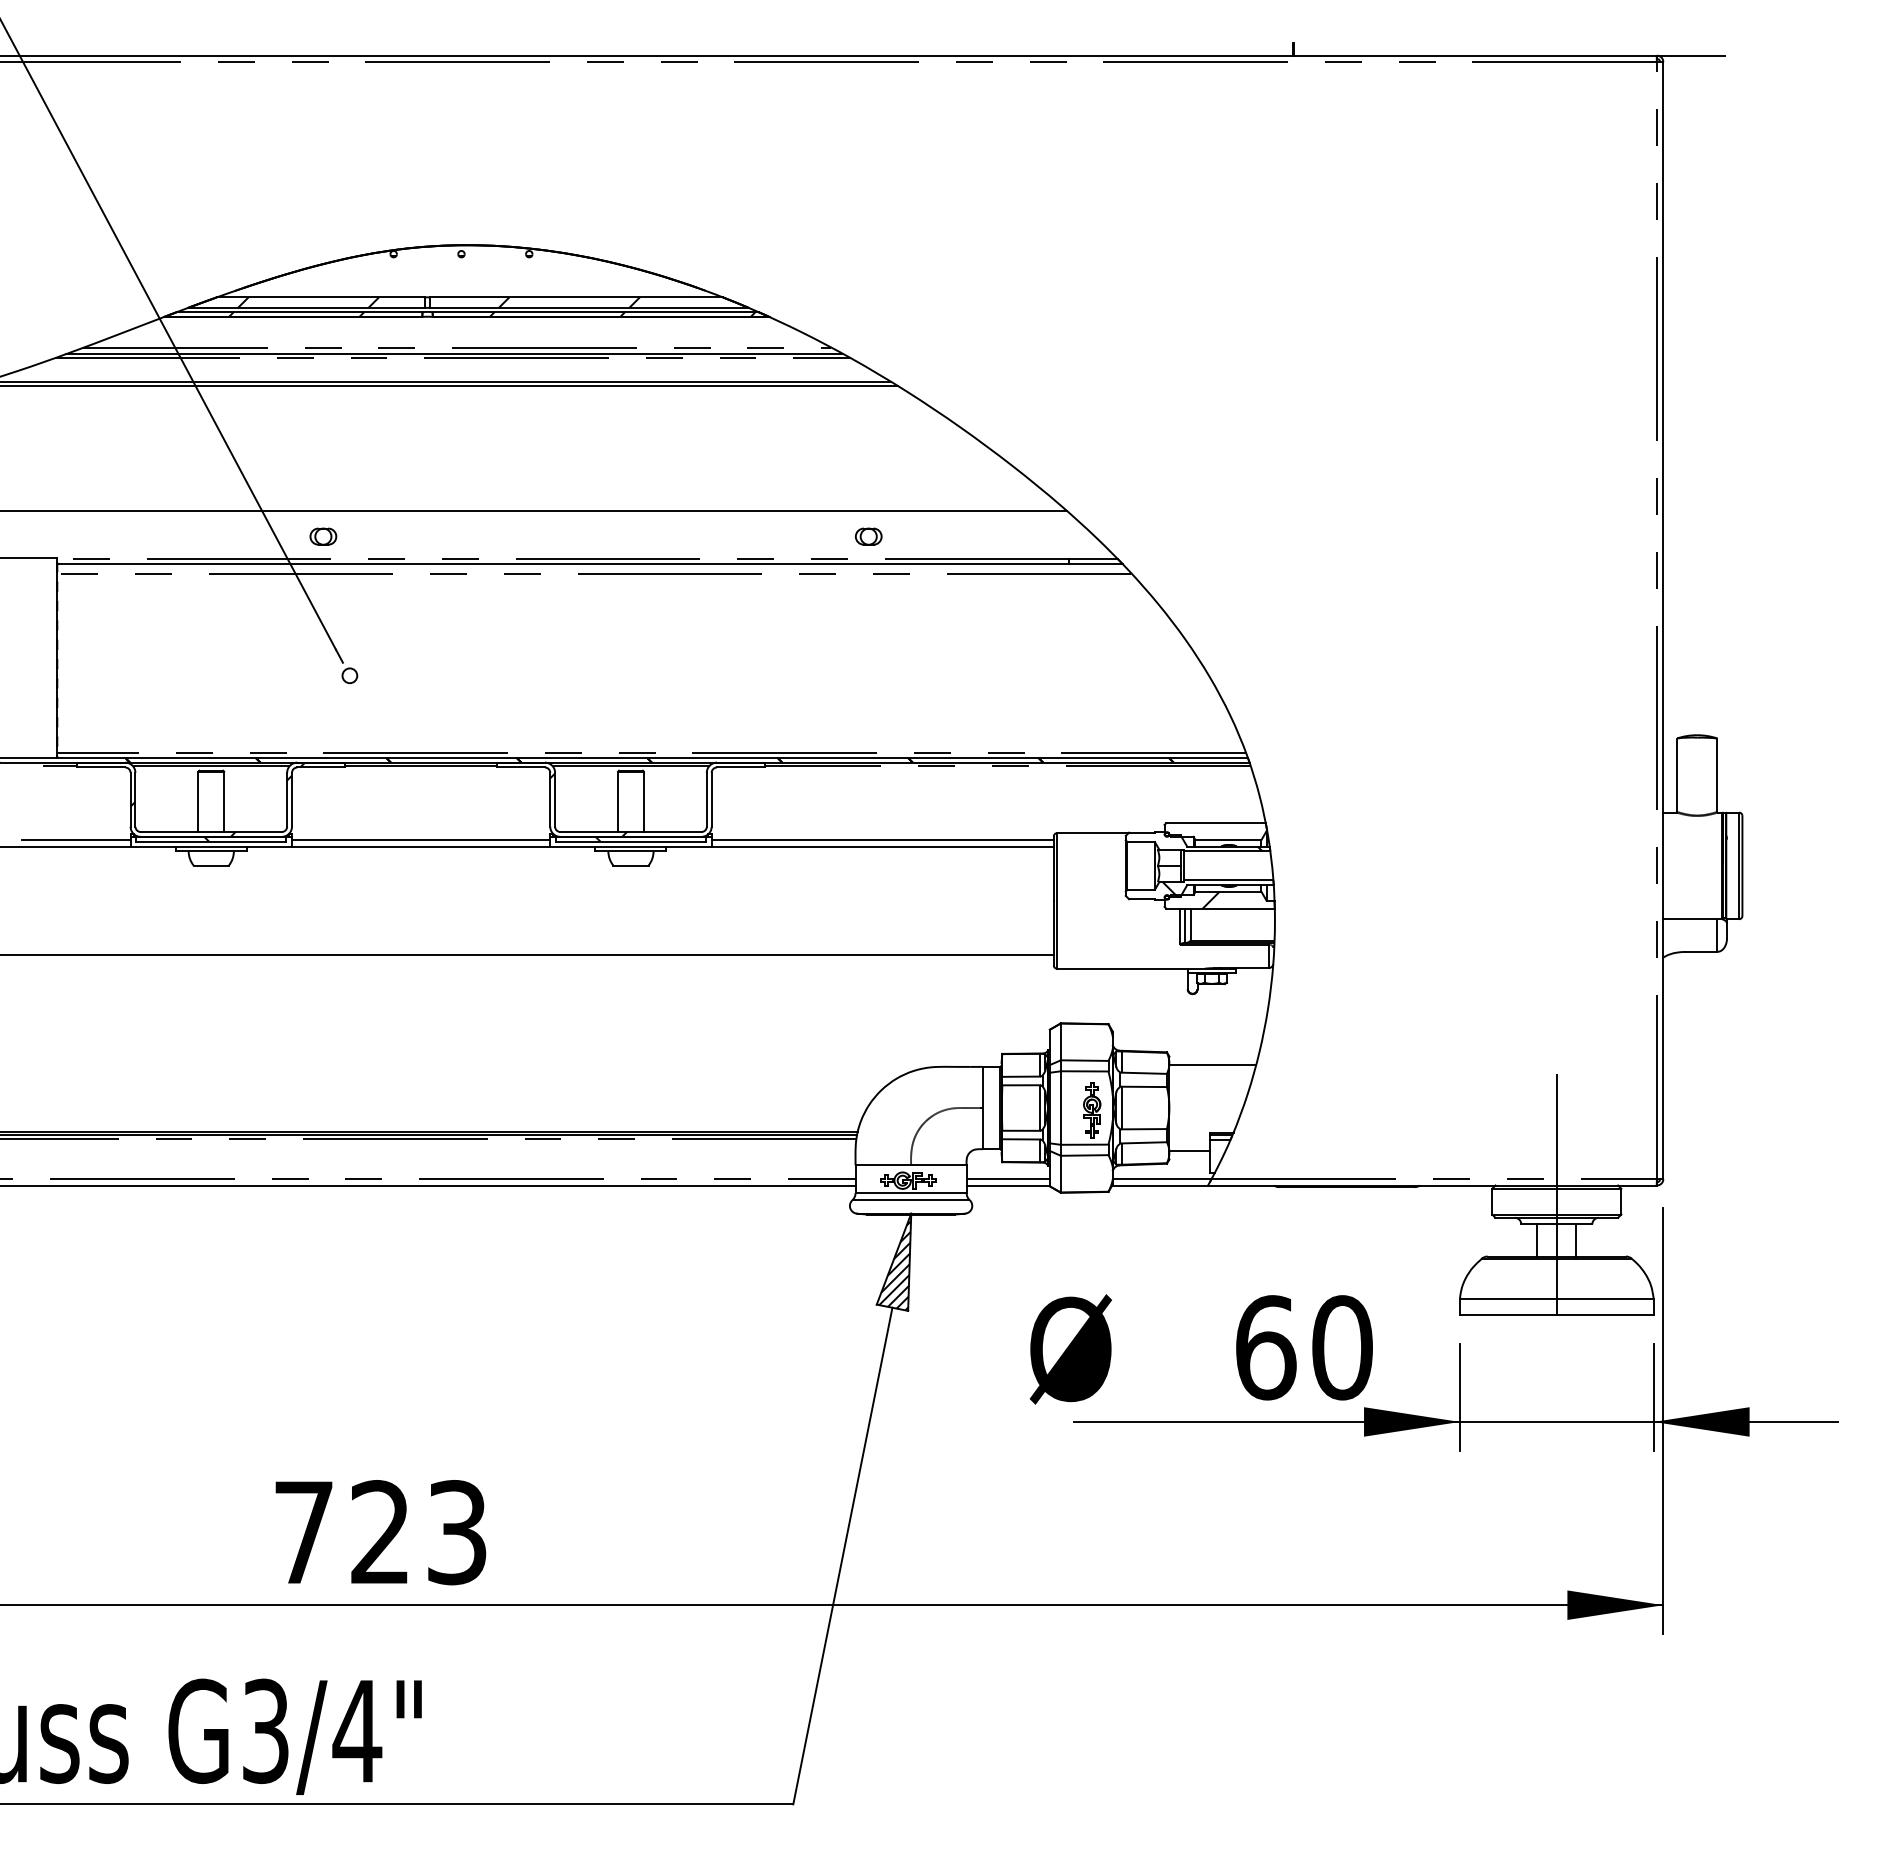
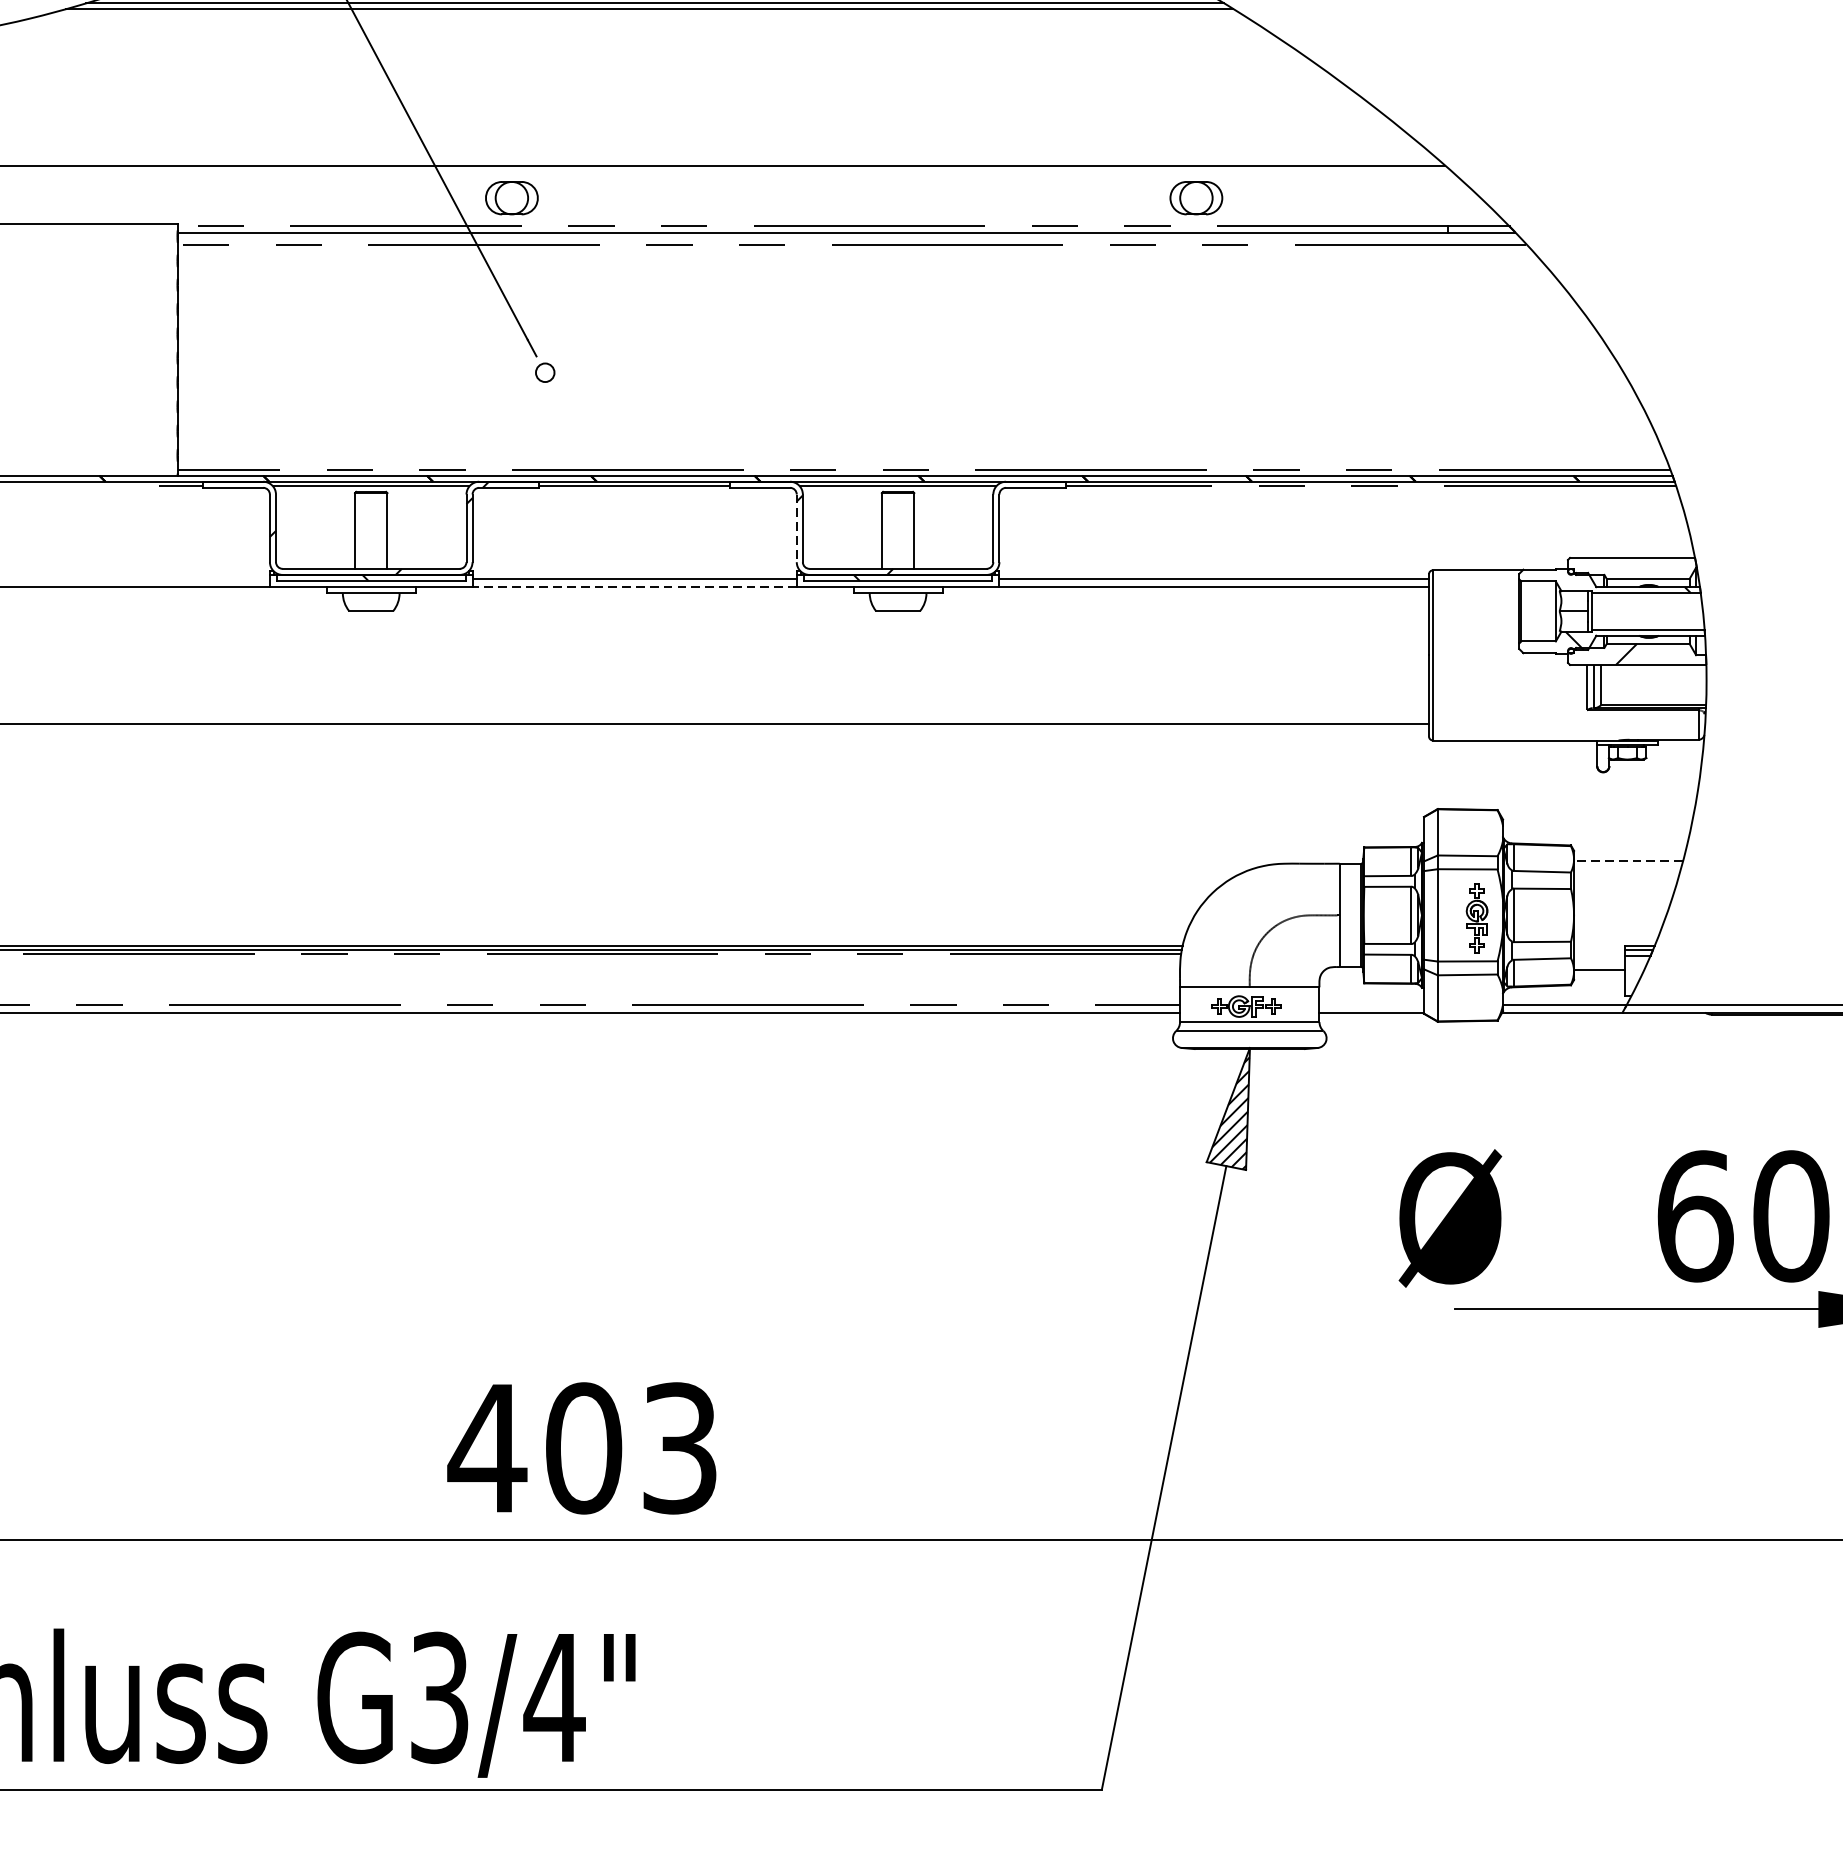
part: (323, 536) -> (512, 197), size x1.6
part: (868, 536) -> (1196, 197), size x1.6
line: (550, 799) -> (797, 528), solid -> dashed
line: (75, 840) -> (200, 579), removed
line: (420, 846) -> (633, 587), solid -> dashed
line: (1212, 1064) -> (1628, 860), solid -> dashed
line: (1007, 1179) -> (1370, 1005), removed
text: (341, 1532) -> (534, 1448), 723 -> 403

